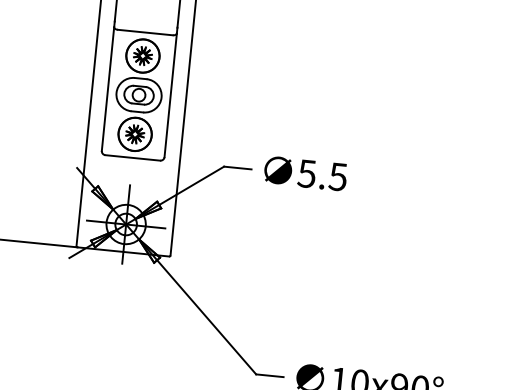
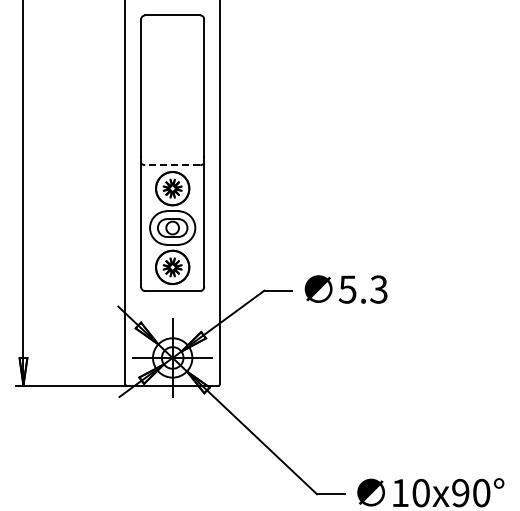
line: (145, 32) -> (172, 165), solid -> dashed
text: (337, 176) -> (378, 289), 5.5 -> 5.3

